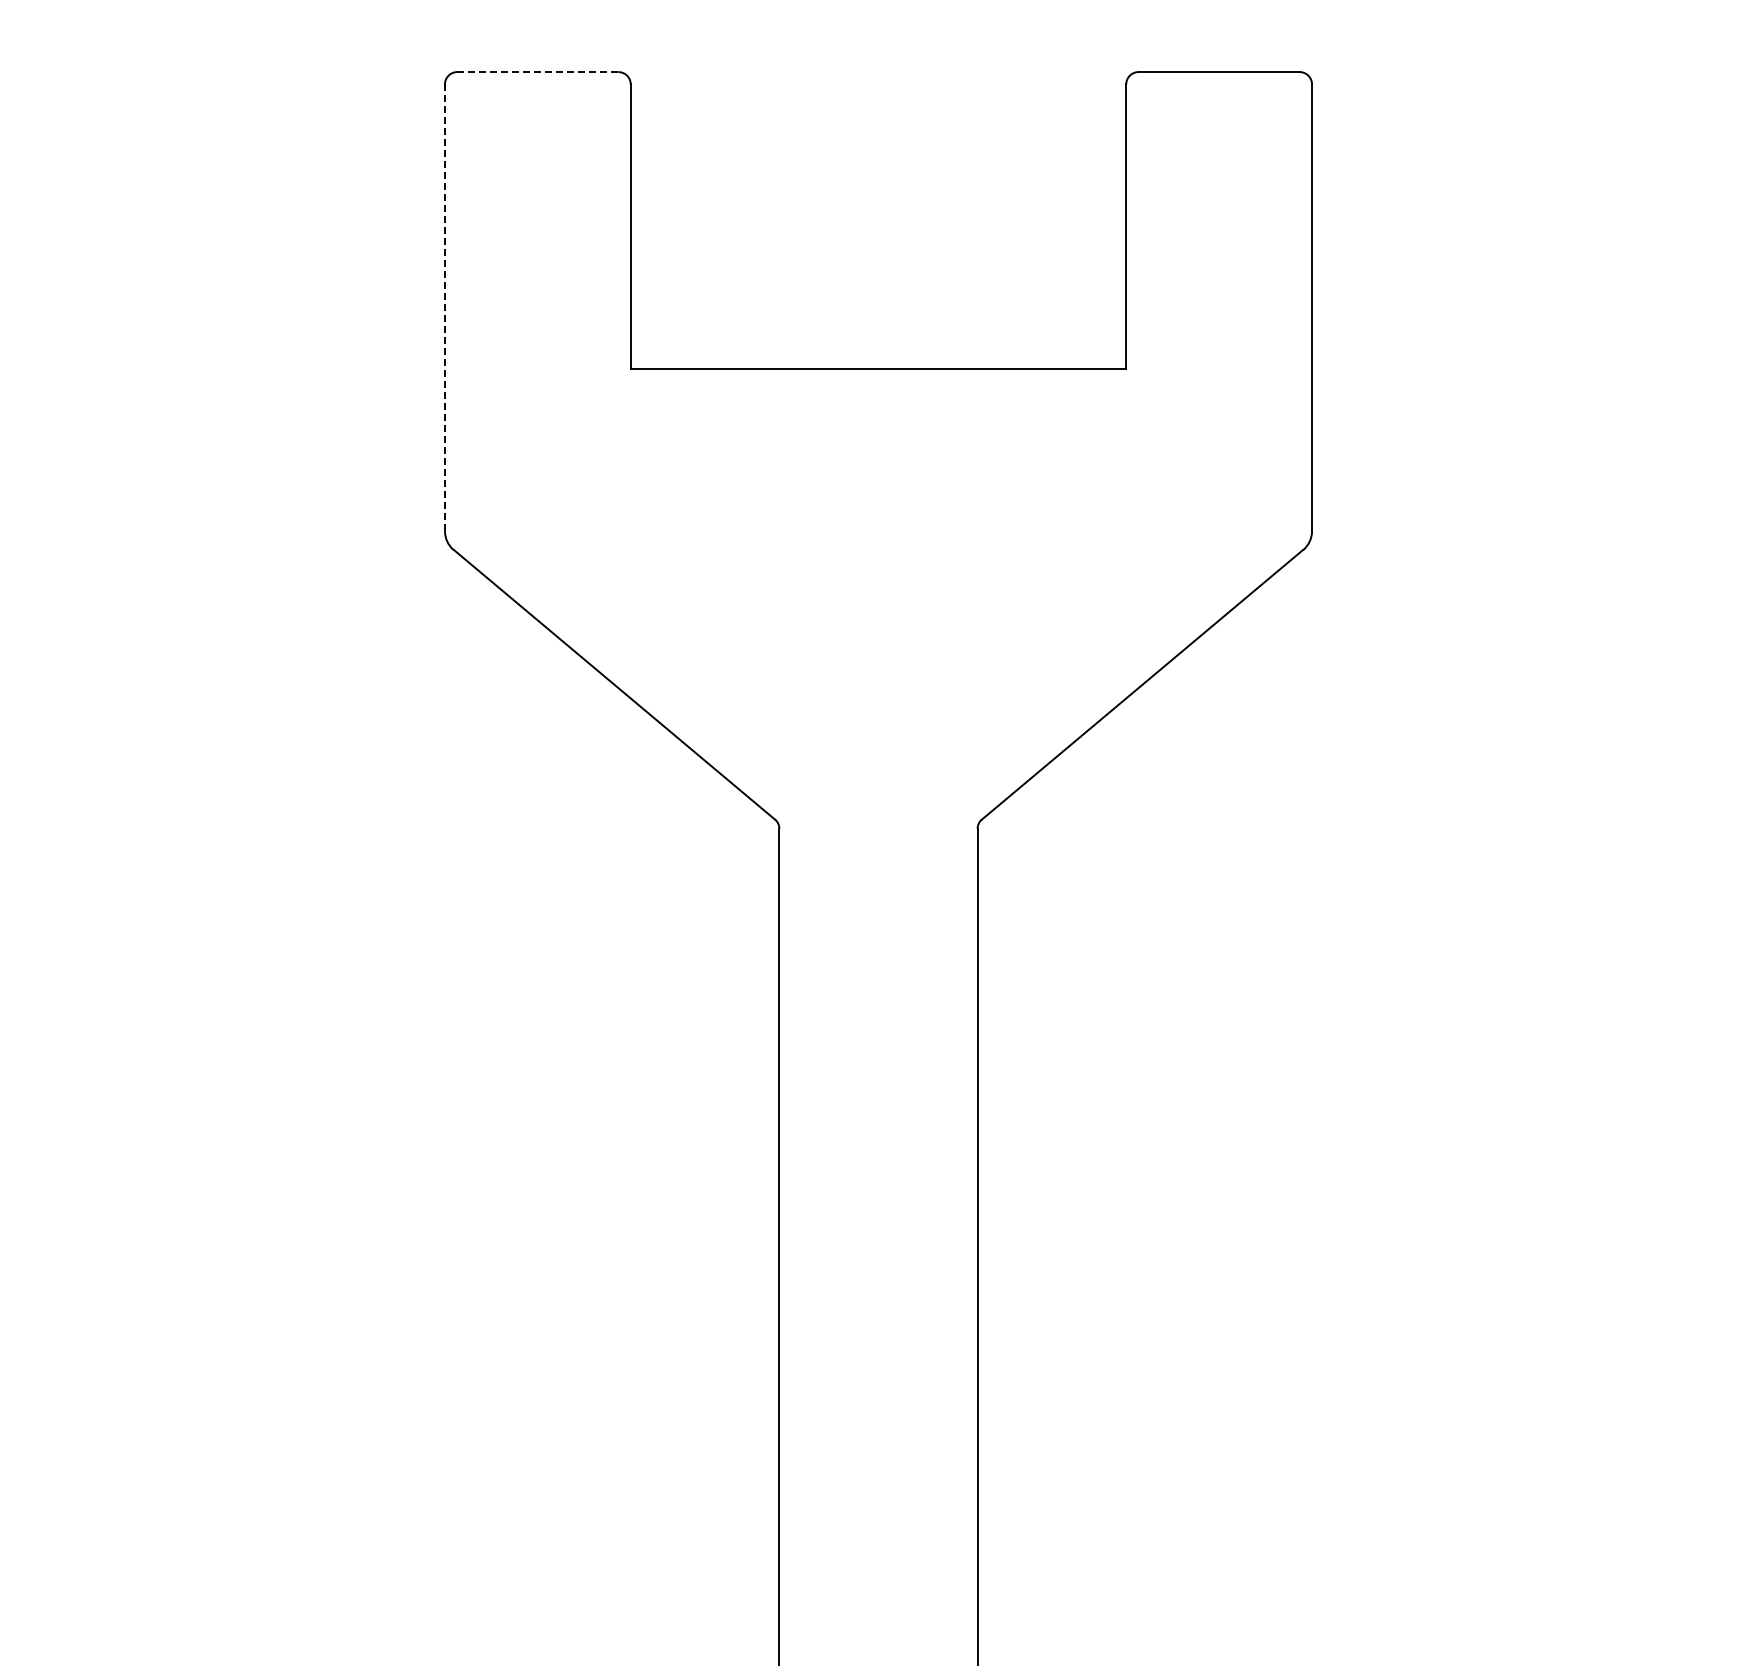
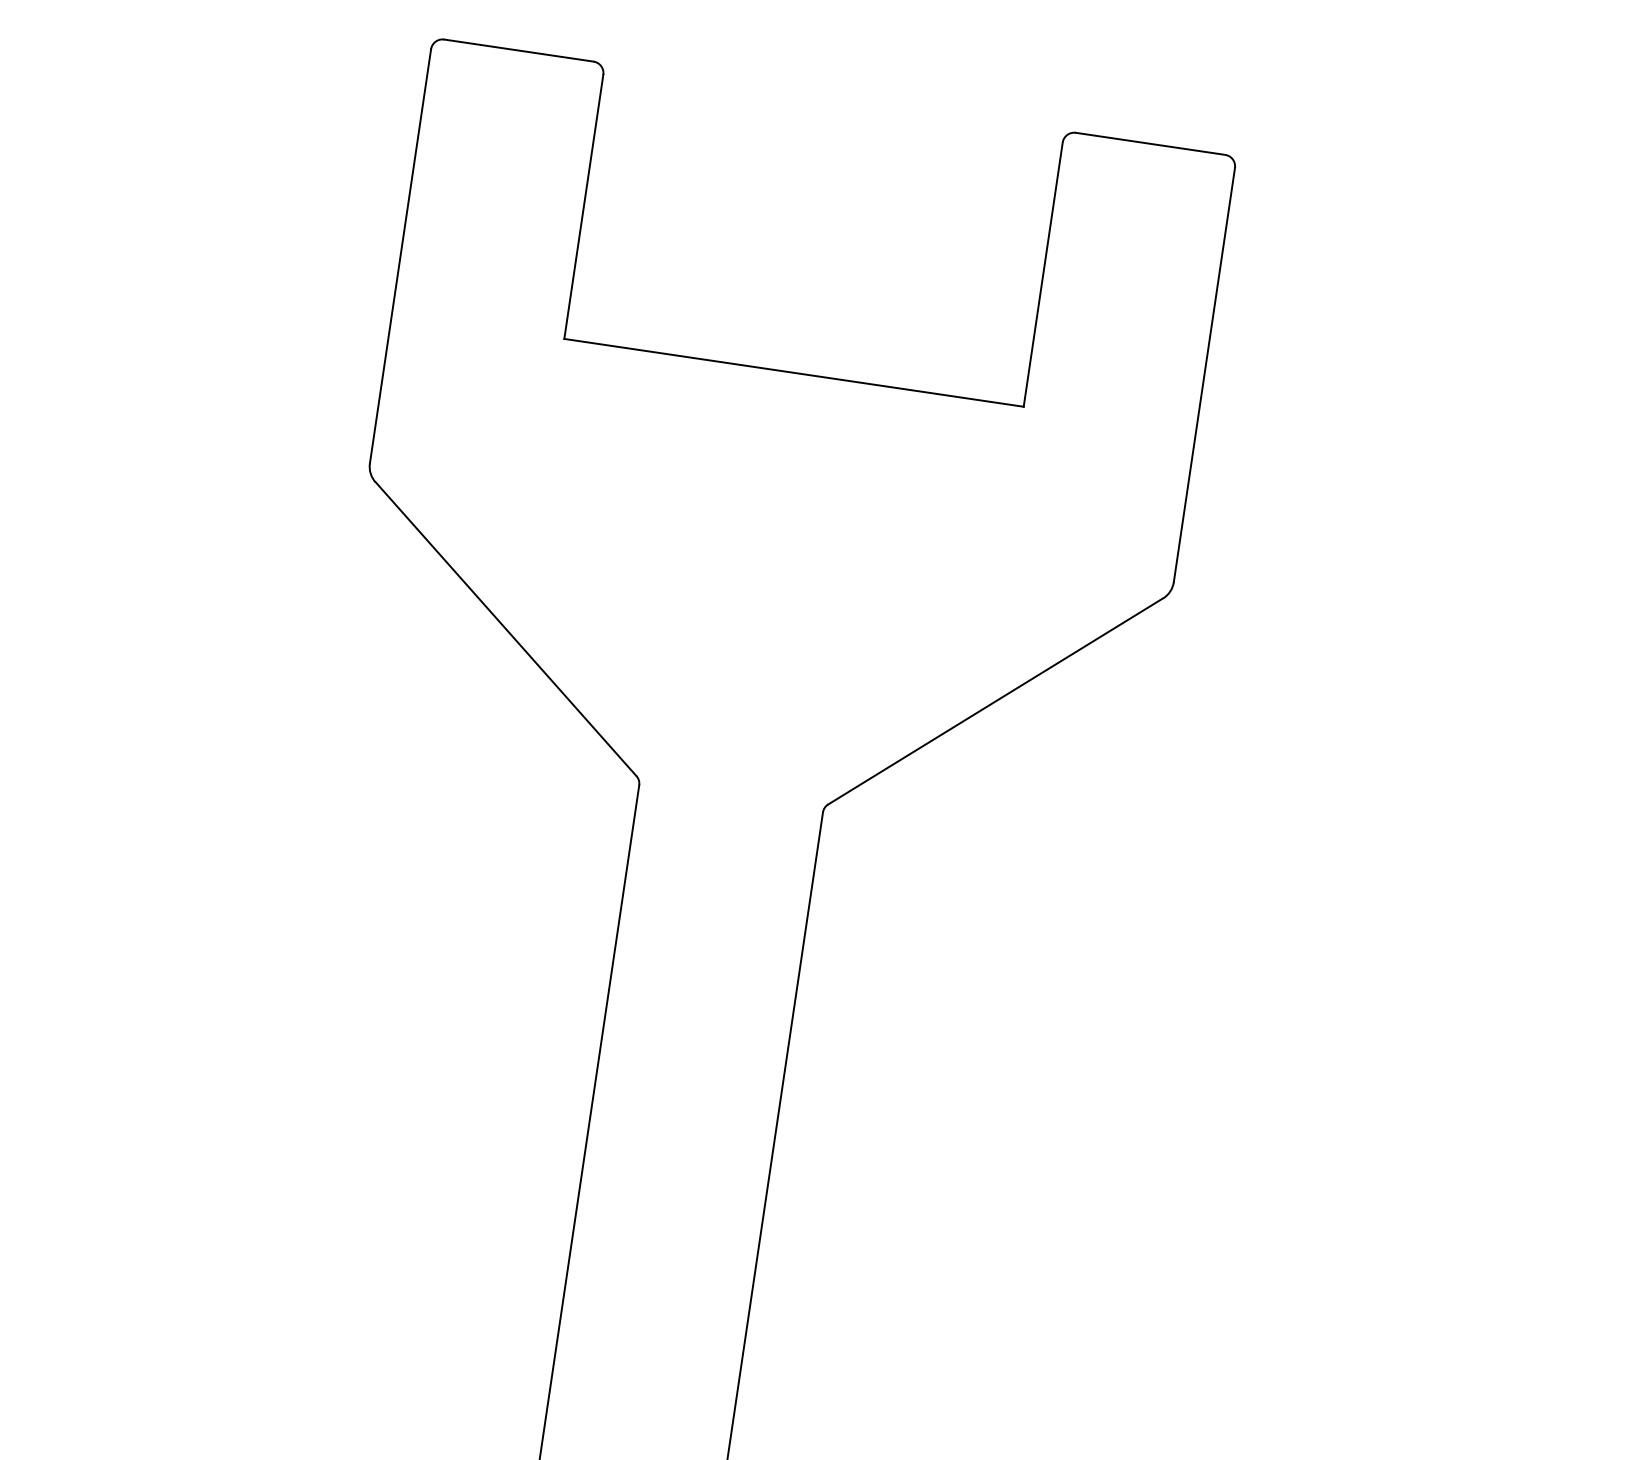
line: (537, 72) -> (518, 50), dashed -> solid
line: (444, 307) -> (400, 256), dashed -> solid

